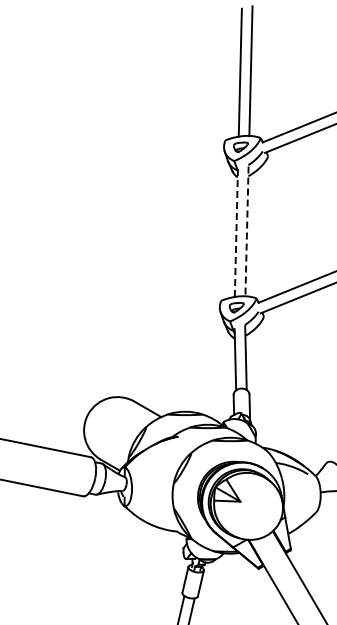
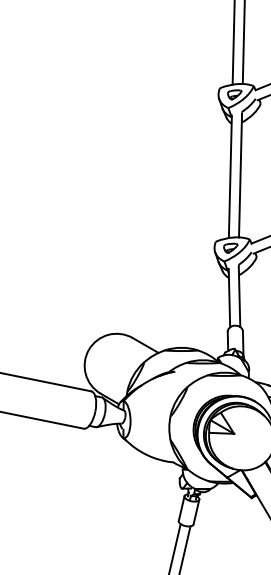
line: (247, 231) -> (241, 175), dashed -> solid
line: (236, 233) -> (230, 177), dashed -> solid

